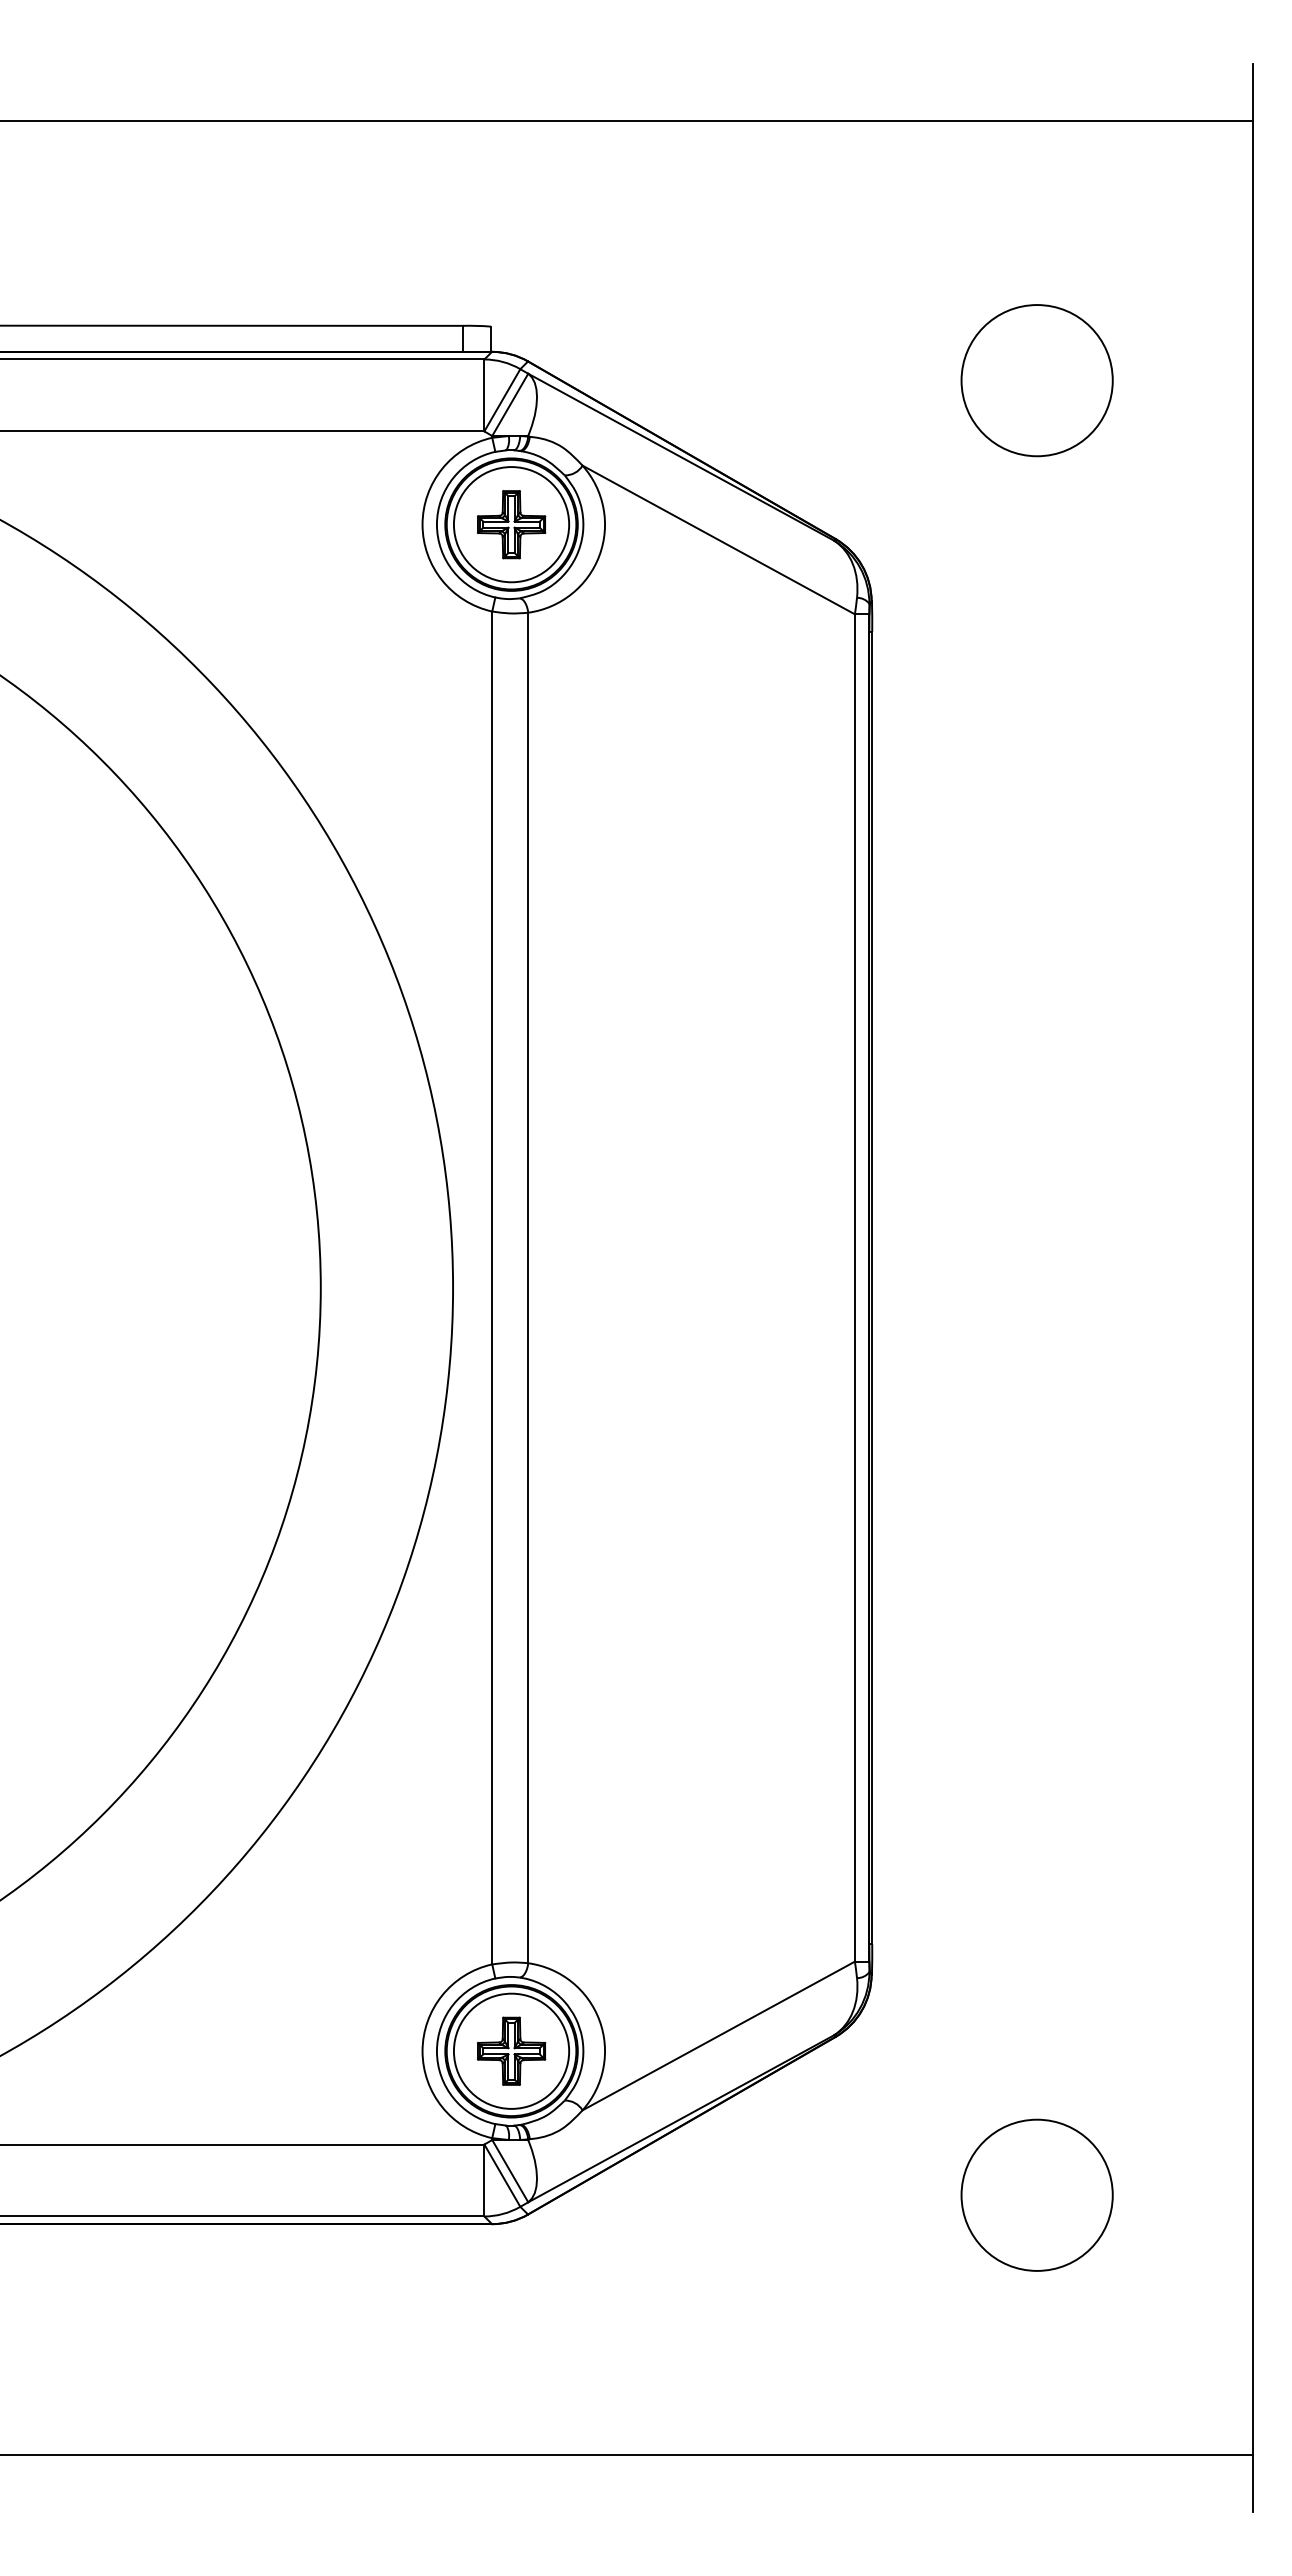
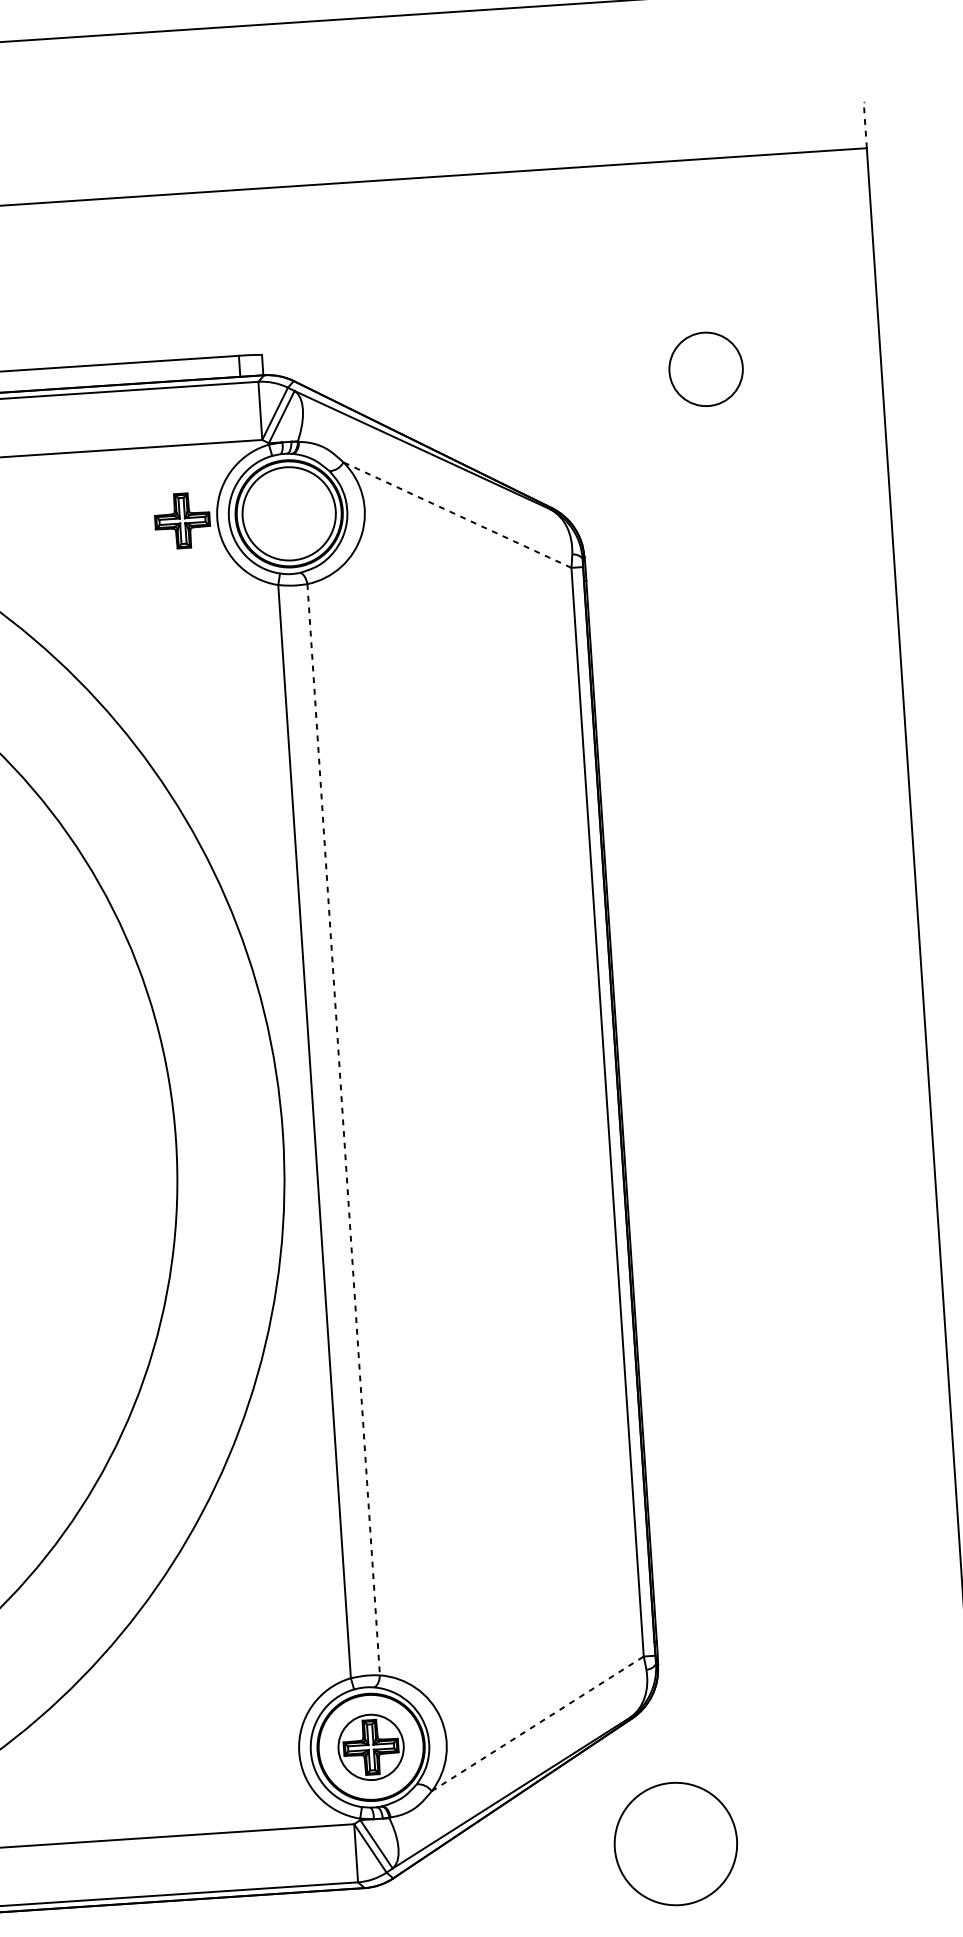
line: (1253, 92) -> (865, 124), solid -> dashed
circle: (1036, 380) -> (705, 369), size x0.6
part: (511, 524) -> (182, 520), moved
line: (718, 539) -> (457, 514), solid -> dashed
line: (528, 1288) -> (343, 1130), solid -> dashed
line: (719, 2035) -> (538, 1723), solid -> dashed
circle: (511, 2050) -> (371, 1746), size x0.7
circle: (1036, 2194) -> (675, 1843), moved

